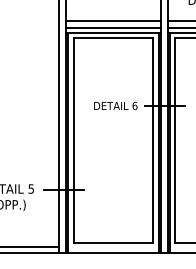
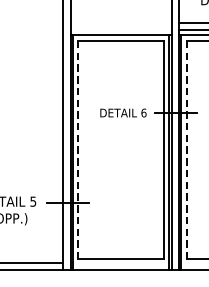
line: (113, 21) -> (121, 22), removed
line: (113, 28) -> (121, 30), removed
line: (73, 140) -> (78, 149), solid -> dashed
line: (175, 140) -> (187, 149), solid -> dashed

